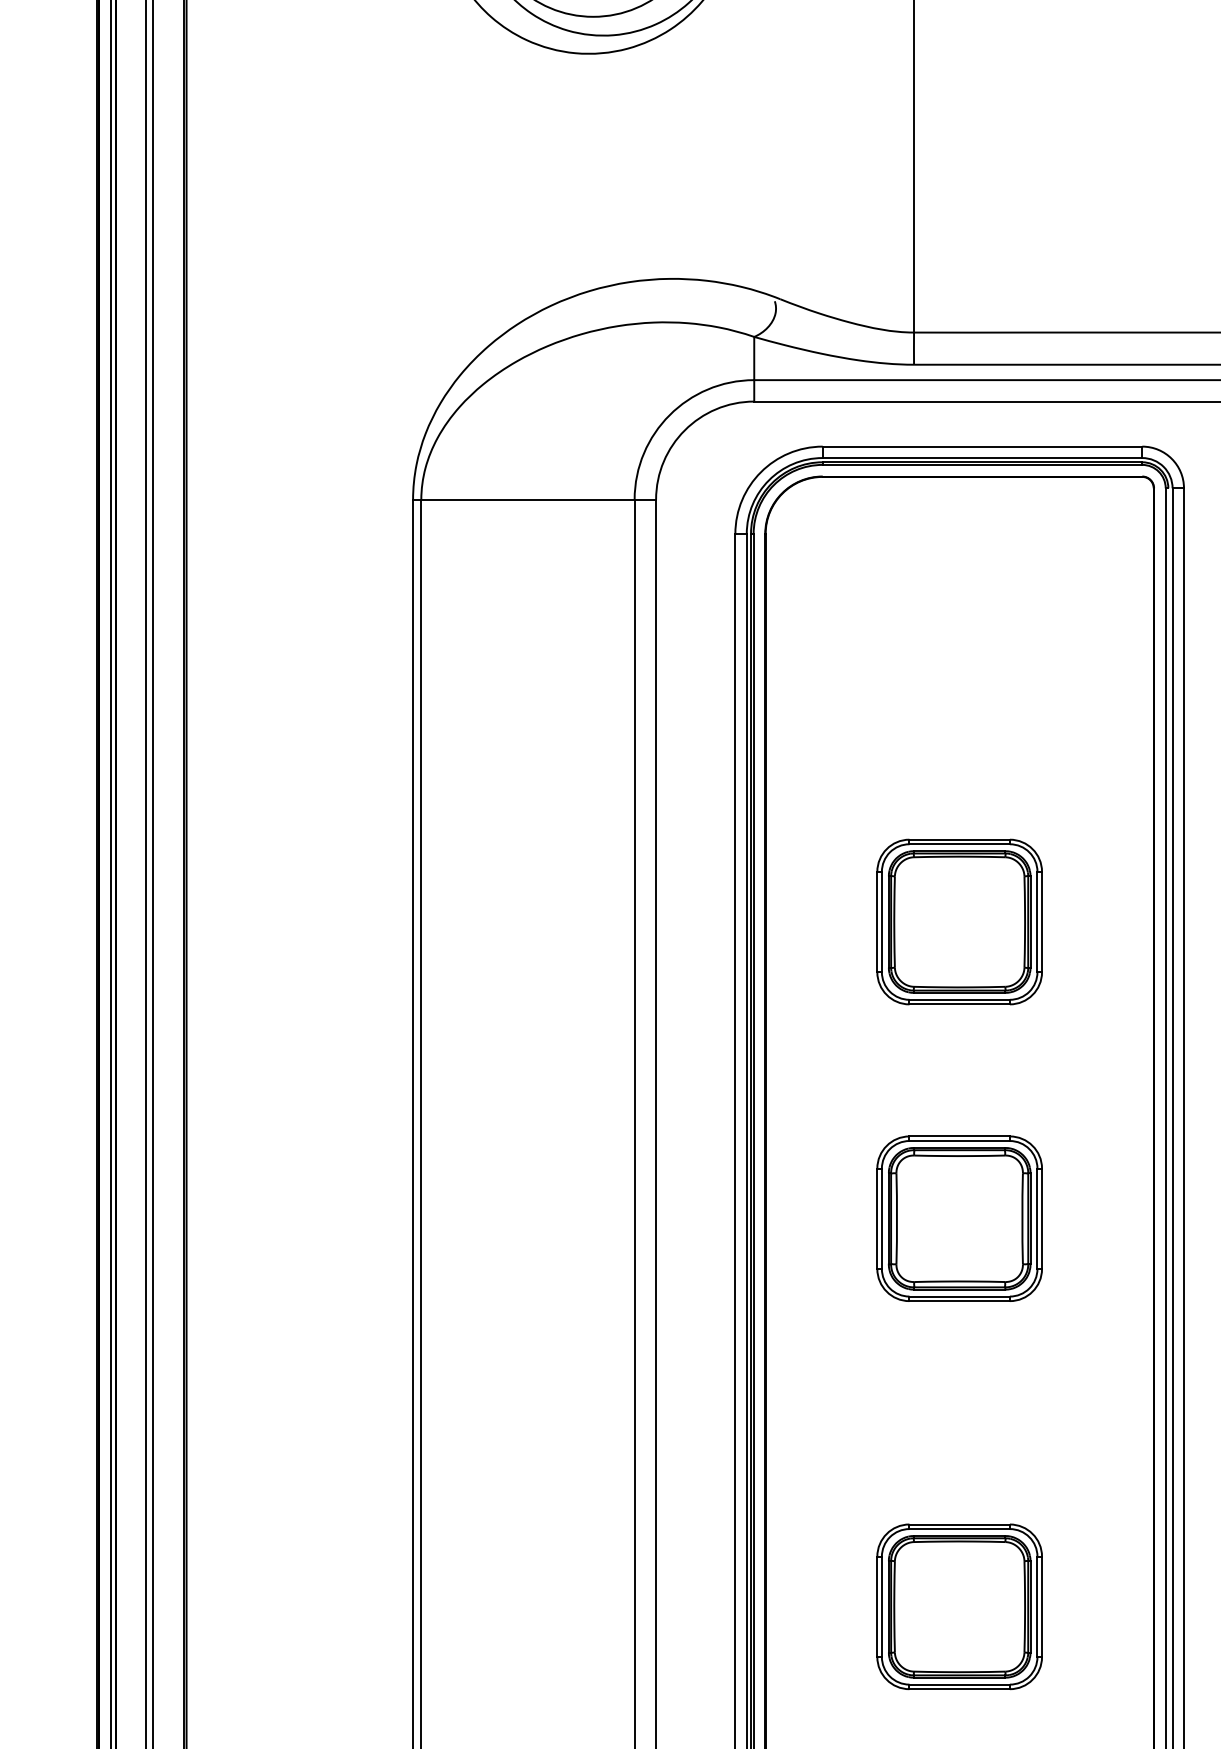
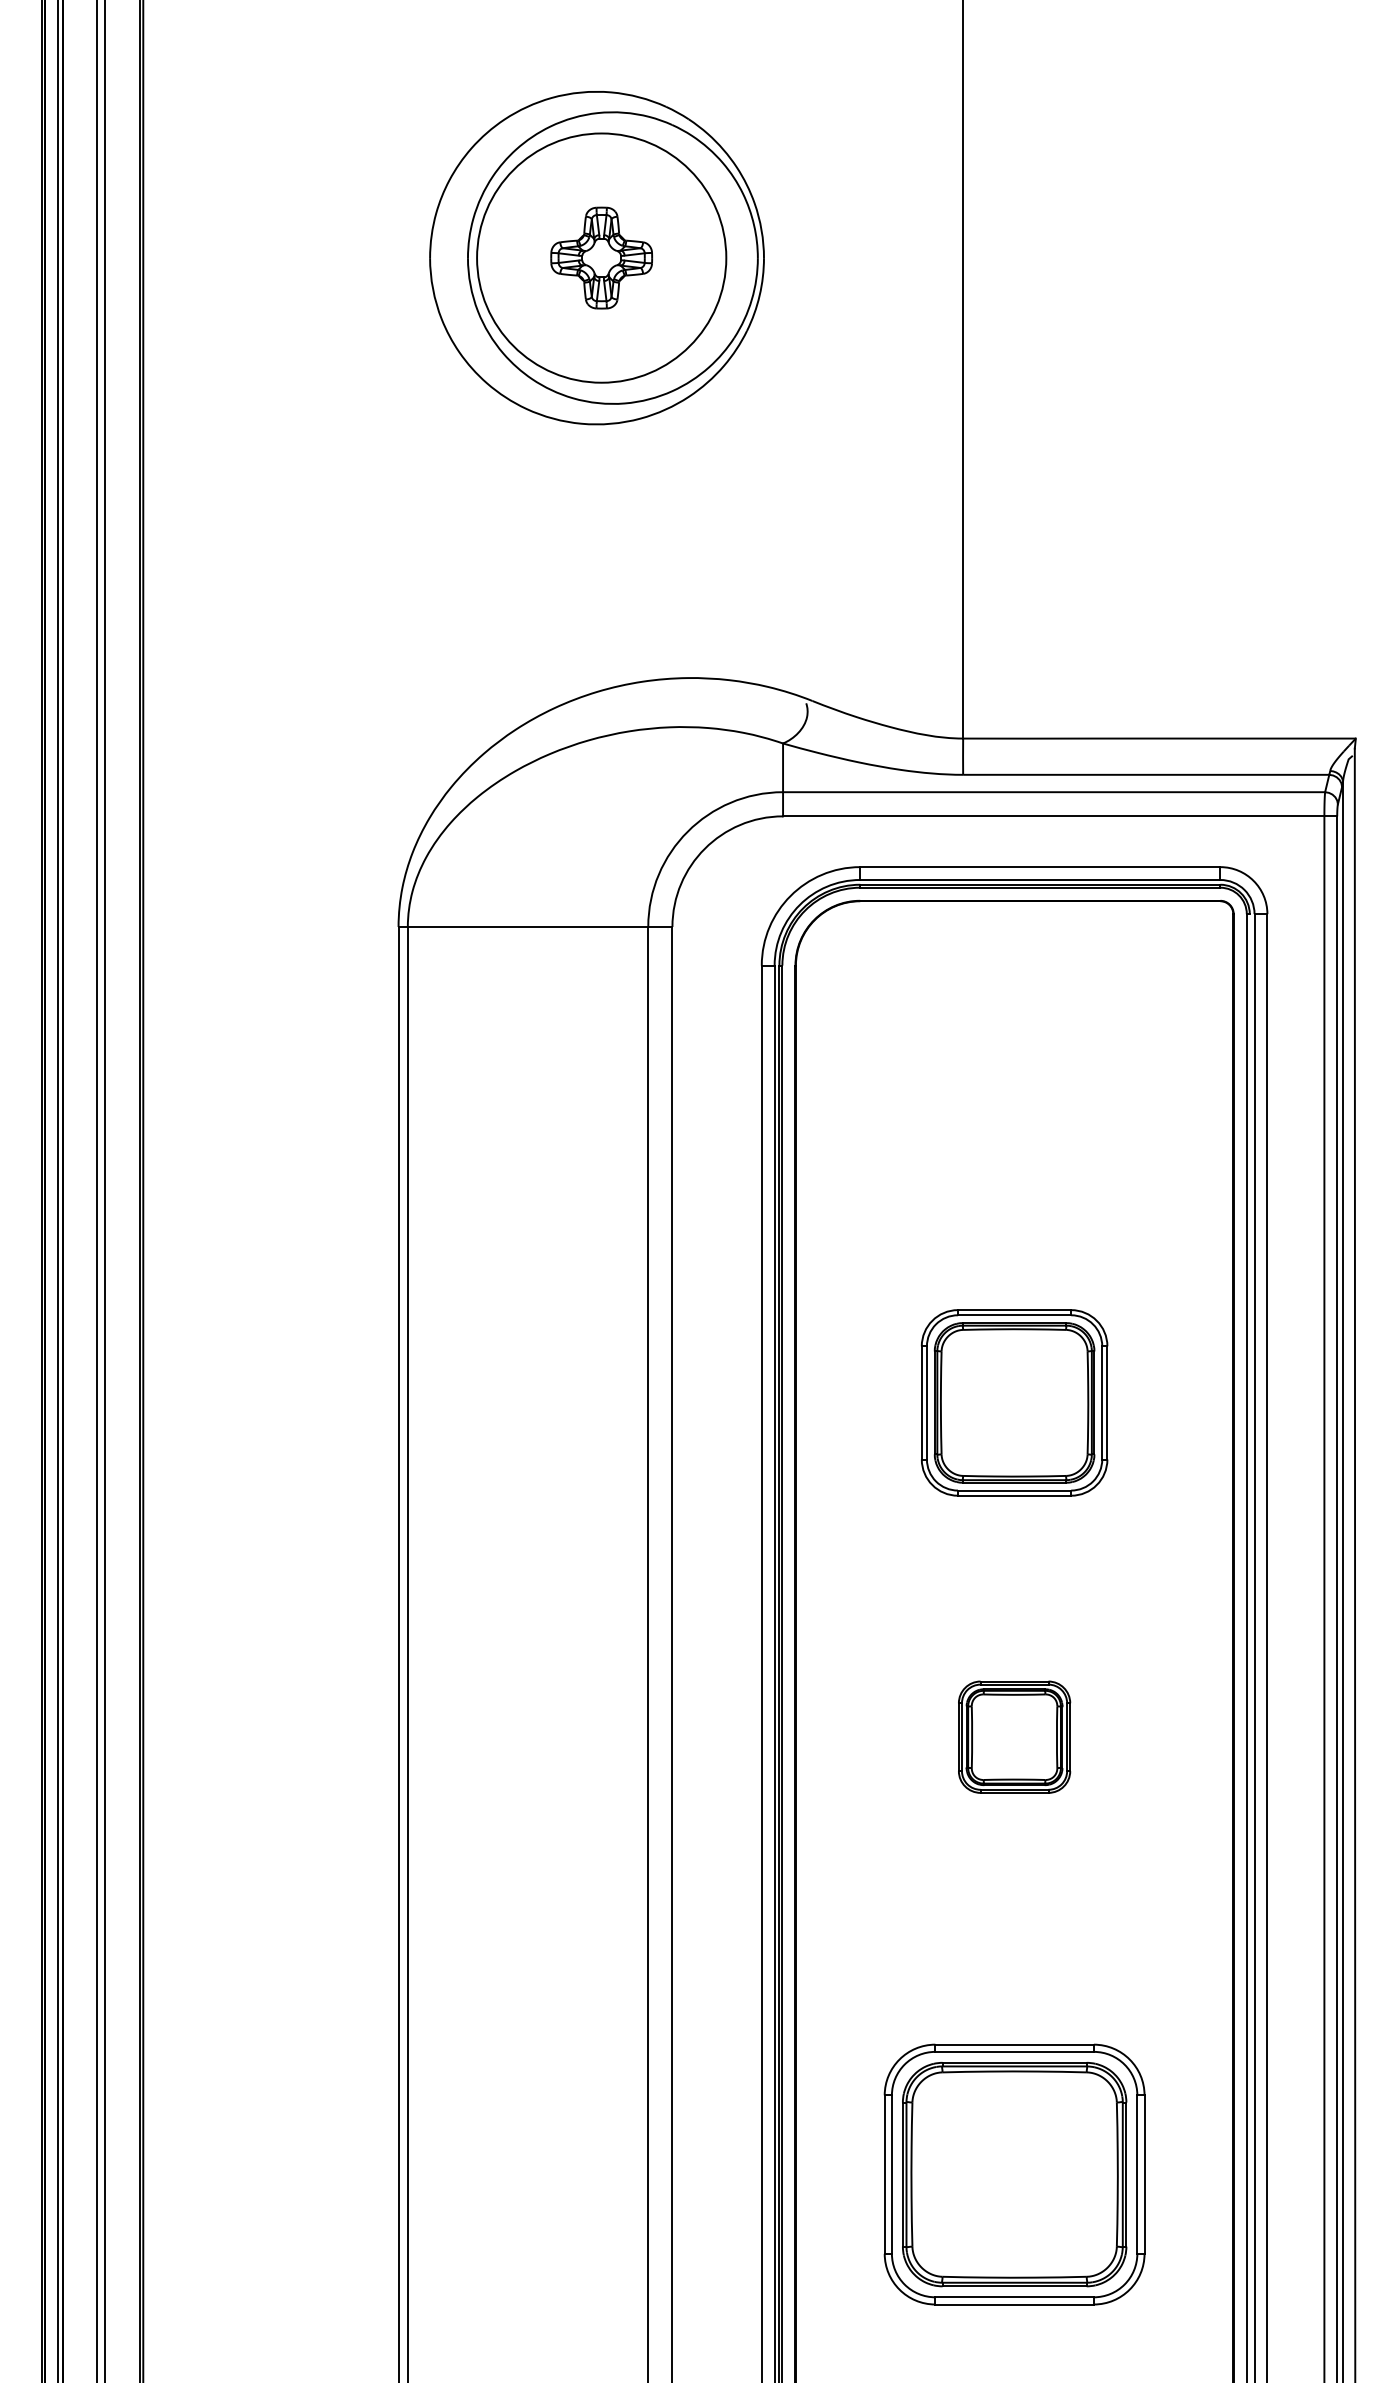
part: (959, 1218) -> (1014, 1736), size x0.6
part: (959, 1606) -> (1014, 2174), size x1.4

